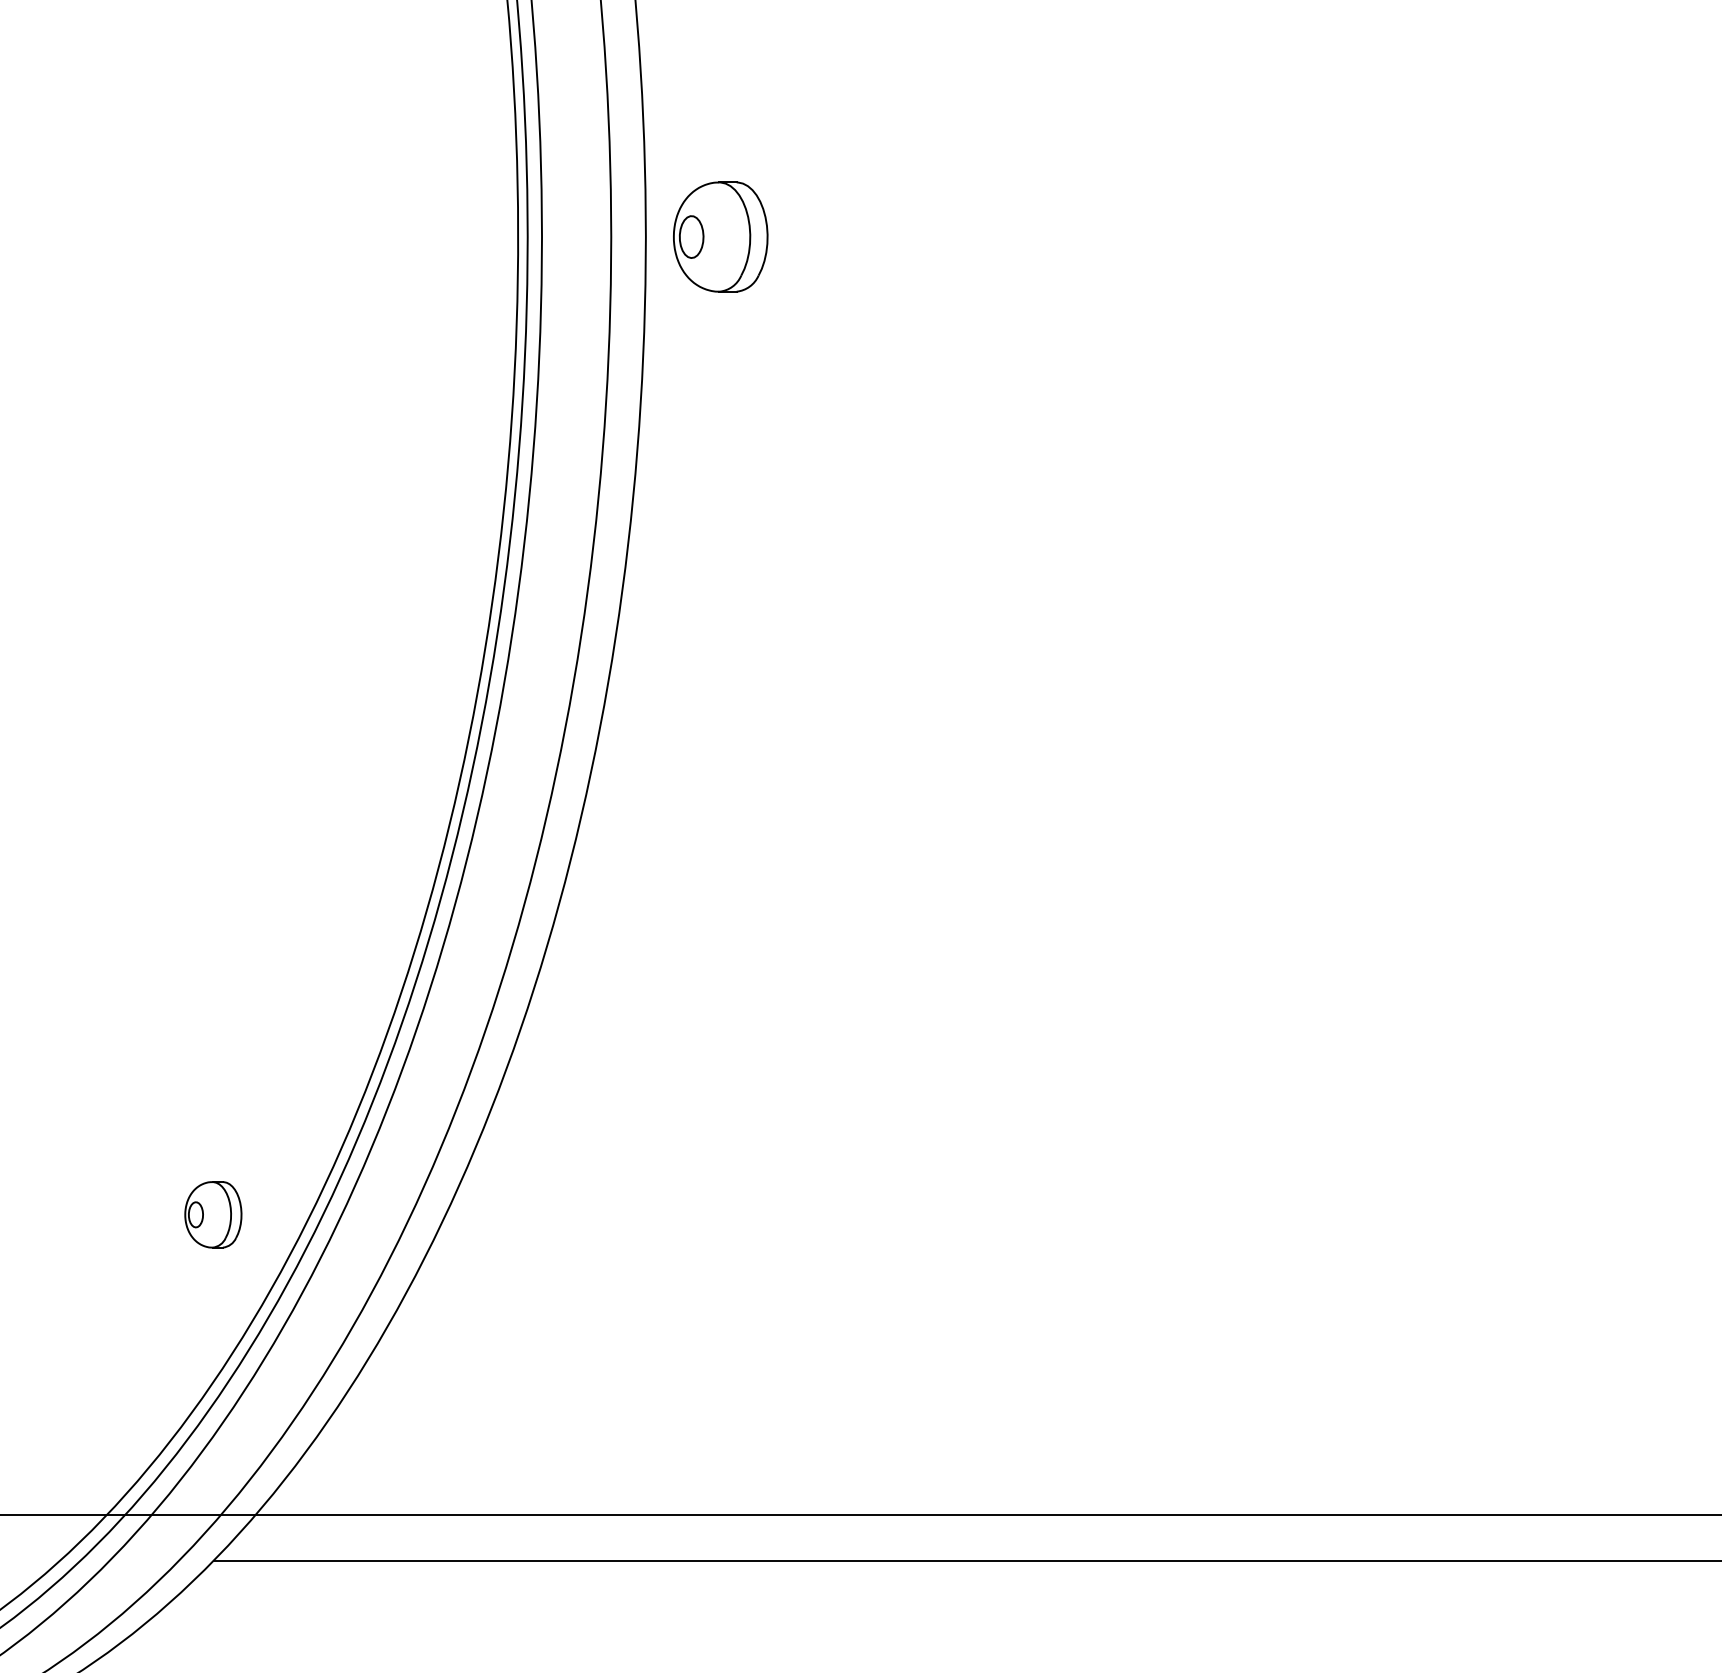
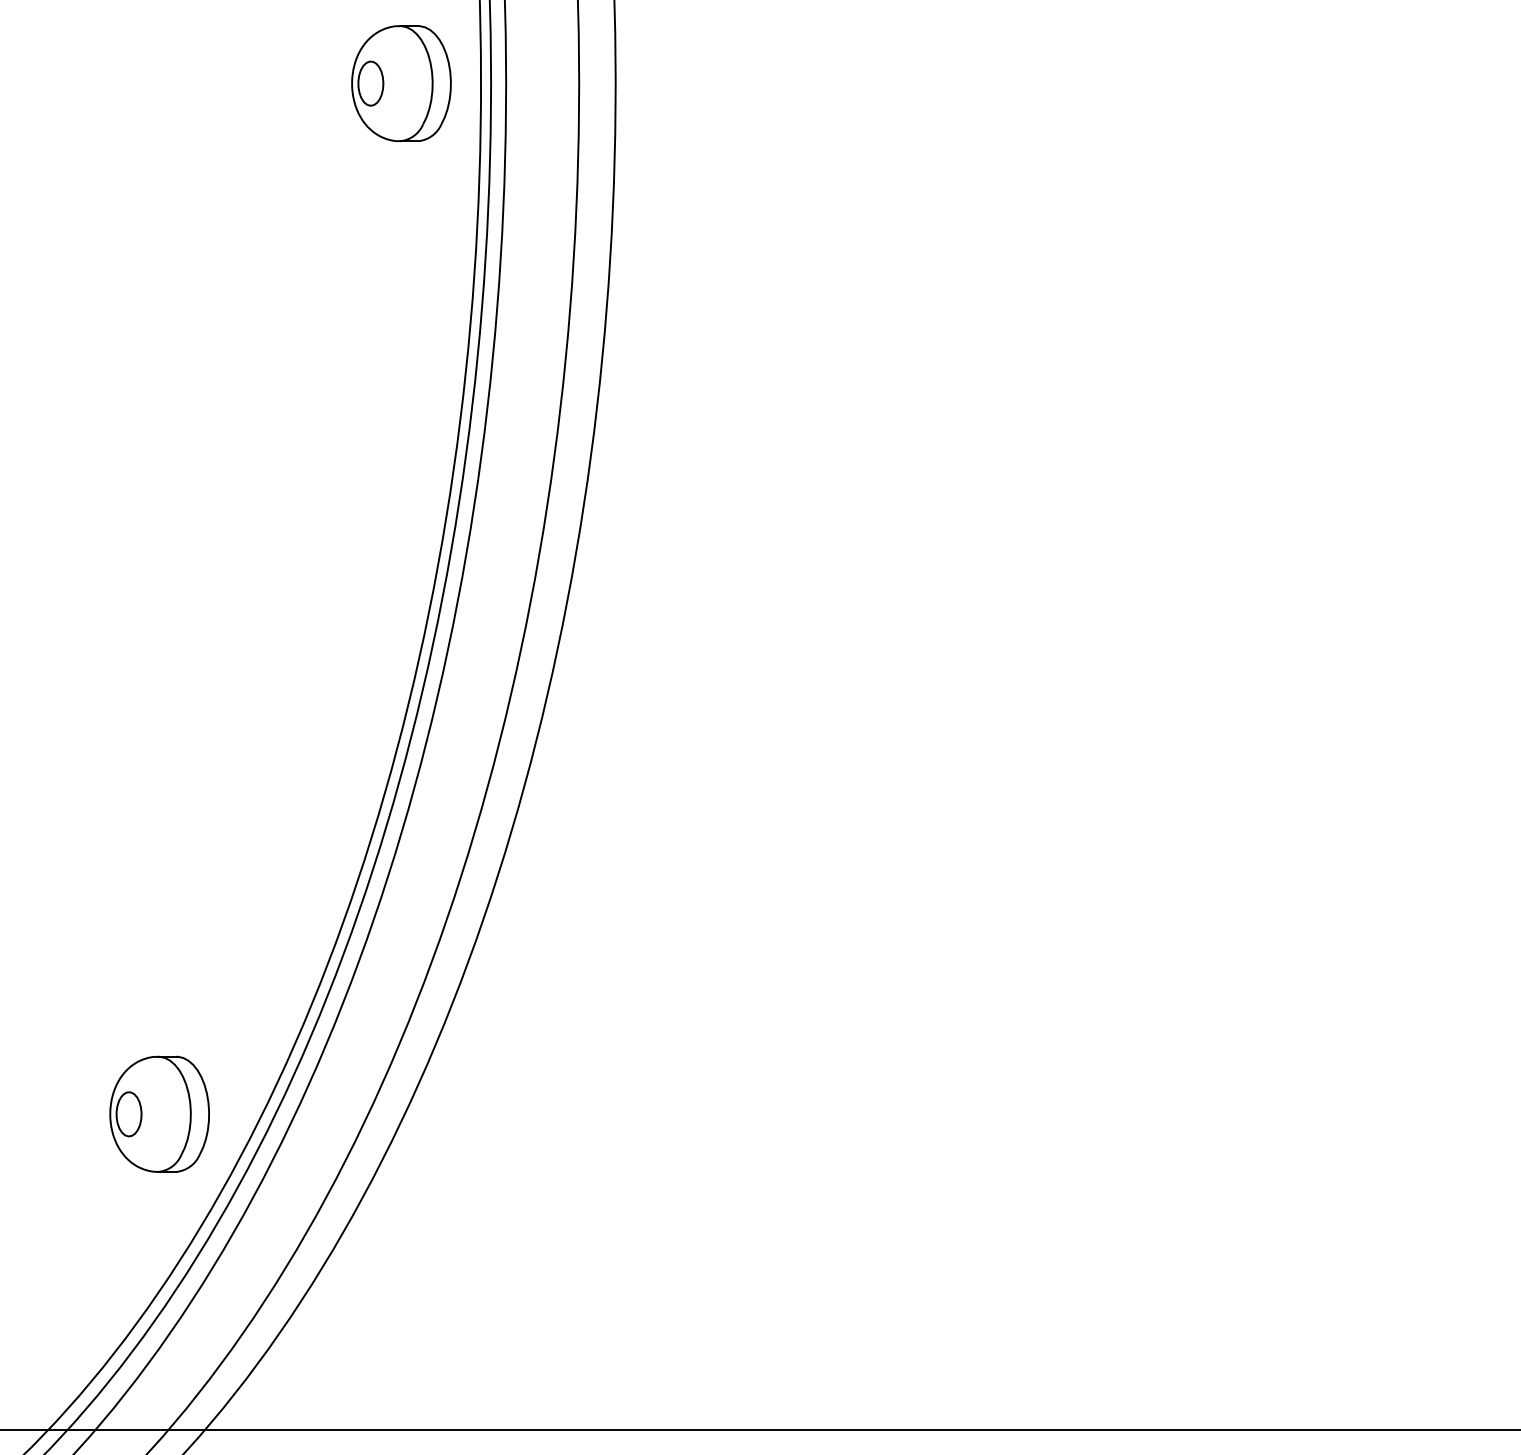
part: (720, 236) -> (401, 83), moved
part: (213, 1214) -> (159, 1114), size x1.67

